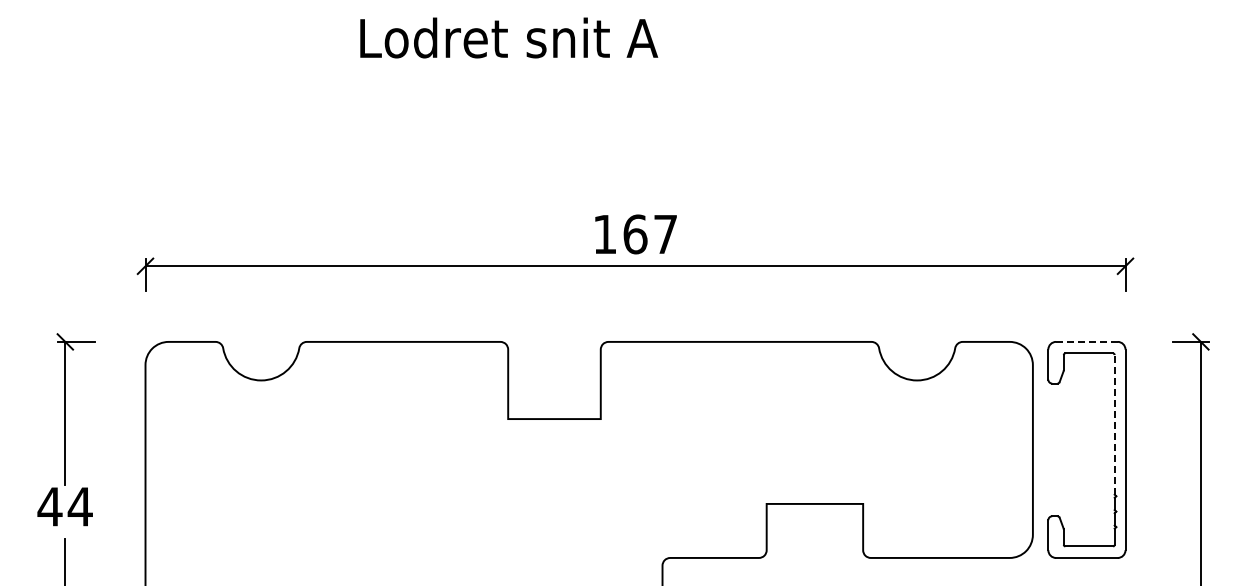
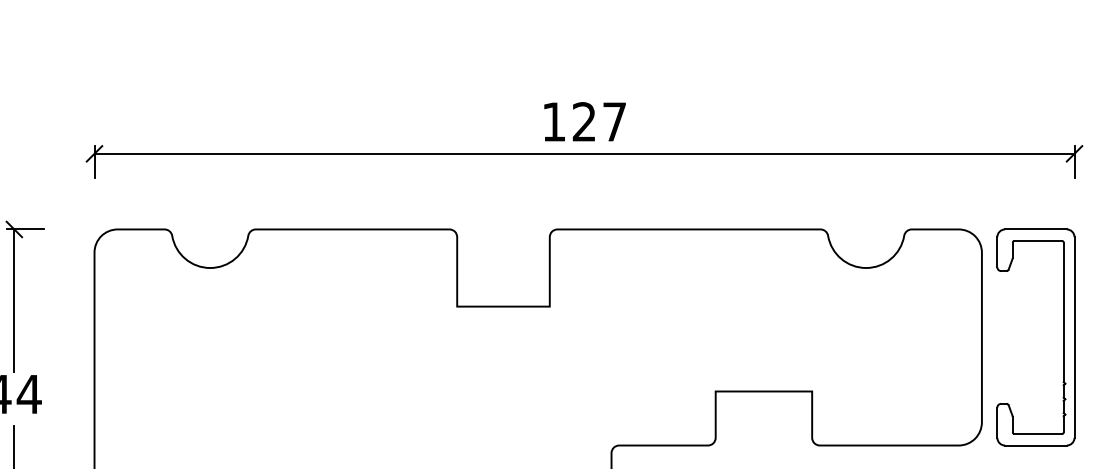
text: (635, 234) -> (584, 122), 167 -> 127
line: (1086, 341) -> (1035, 229), dashed -> solid
line: (1114, 424) -> (1063, 312), dashed -> solid

